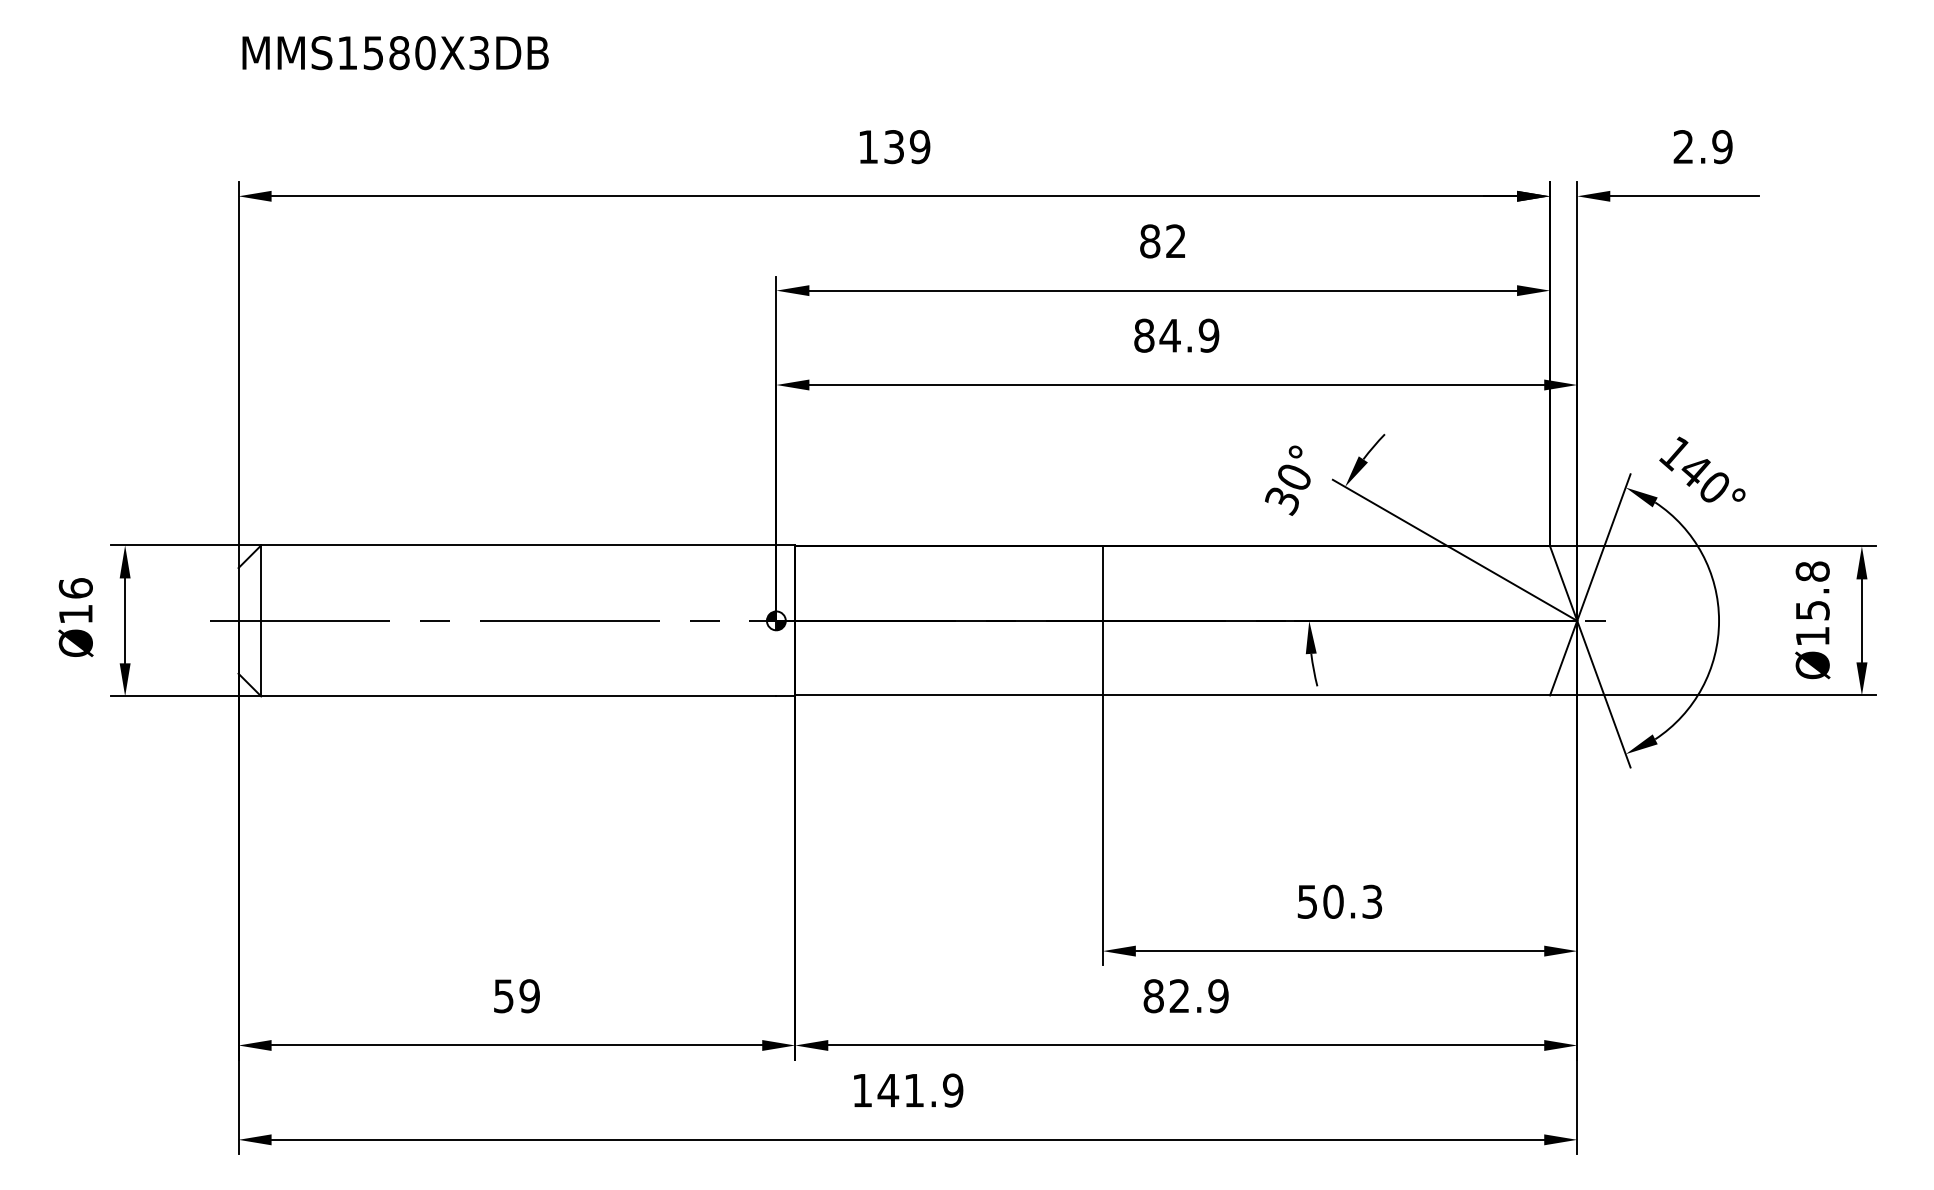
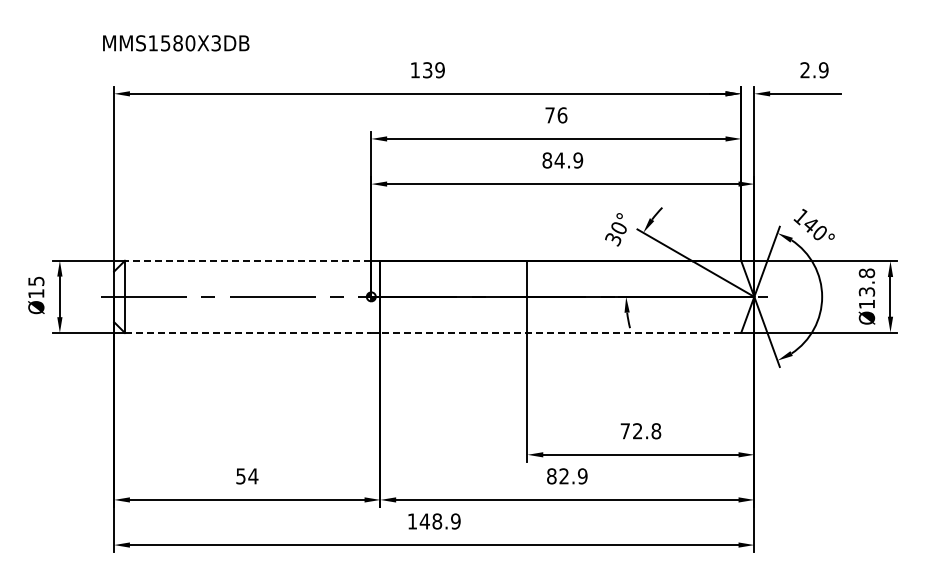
text: (396, 53) -> (176, 43), moved
text: (1163, 241) -> (556, 115), 82 -> 76
line: (517, 544) -> (247, 260), solid -> dashed
text: (76, 588) -> (36, 281), Ø16 -> Ø15
text: (1811, 609) -> (866, 291), Ø15.8 -> Ø13.8
line: (519, 695) -> (248, 332), solid -> dashed
line: (1171, 695) -> (560, 332), solid -> dashed
text: (1339, 902) -> (640, 431), 50.3 -> 72.8
text: (529, 996) -> (253, 476), 59 -> 54
text: (914, 1090) -> (437, 521), 141.9 -> 148.9

